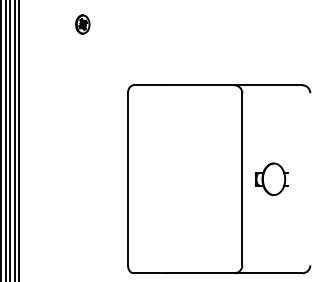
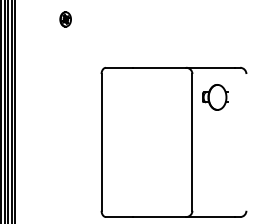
part: (271, 179) -> (215, 97), moved

